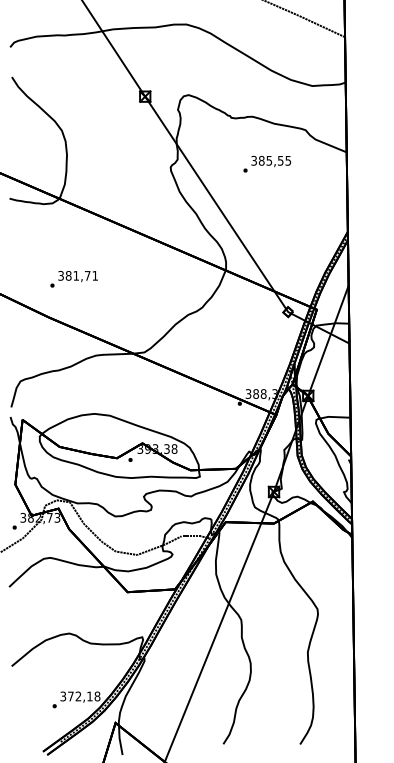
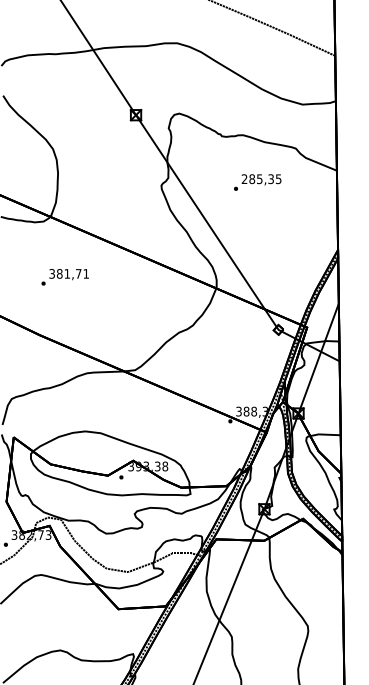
text: (267, 160) -> (257, 178), 385,55 -> 285,35
text: (73, 279) -> (64, 277), moved

